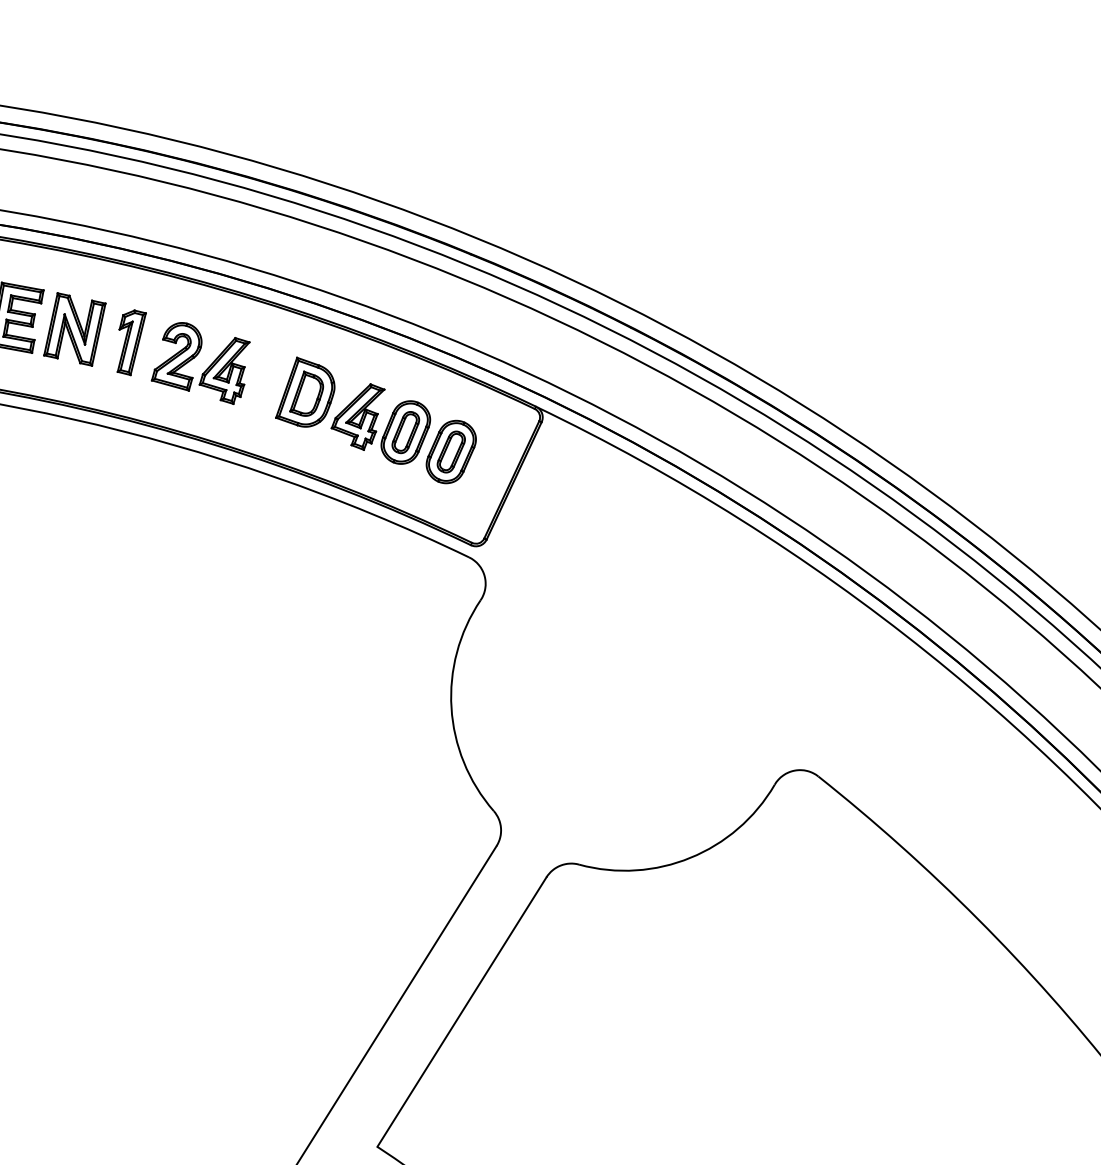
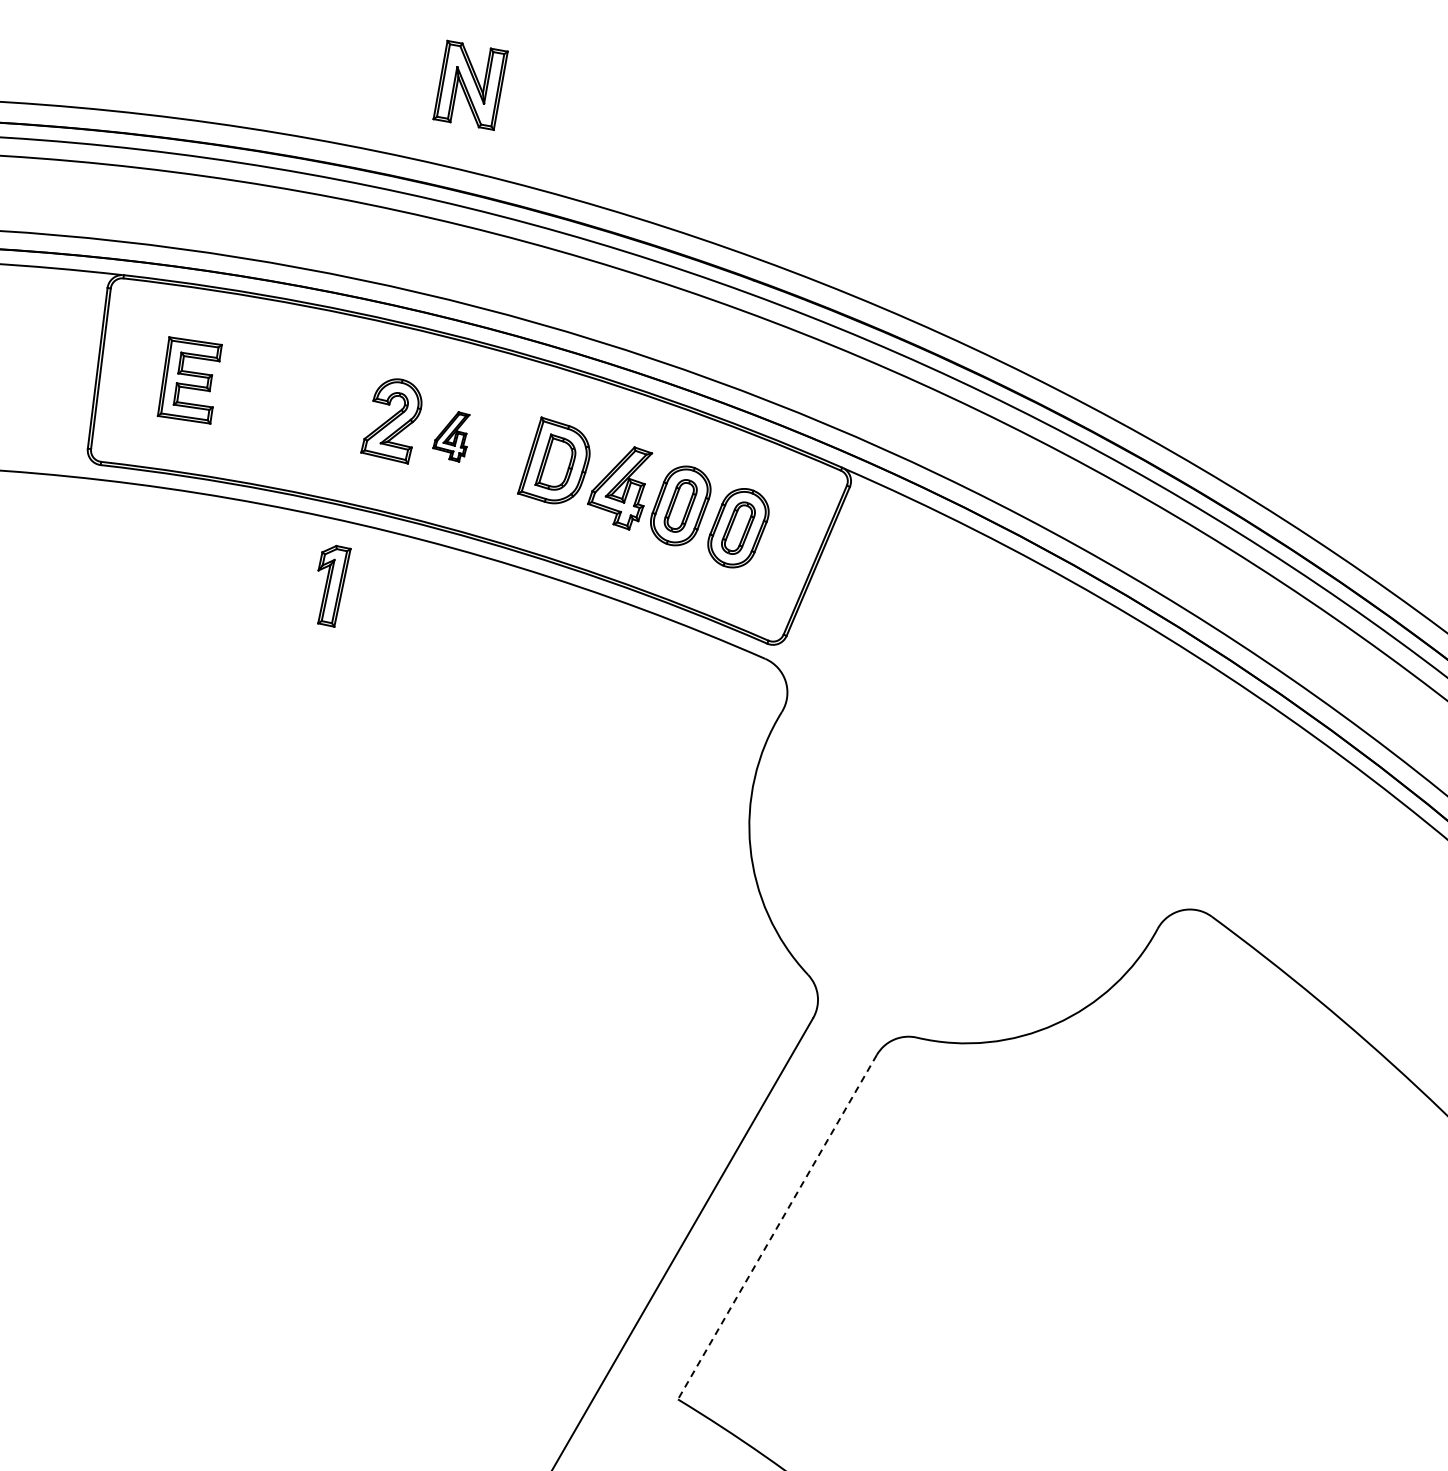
part: (74, 328) -> (470, 84), moved
part: (131, 342) -> (334, 586), moved
part: (224, 370) -> (451, 436), size x0.6
line: (462, 1012) -> (777, 1227), solid -> dashed

